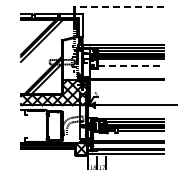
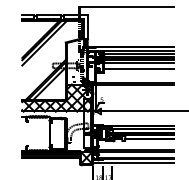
line: (119, 6) -> (126, 6), dashed -> solid
line: (131, 65) -> (139, 69), dashed -> solid

